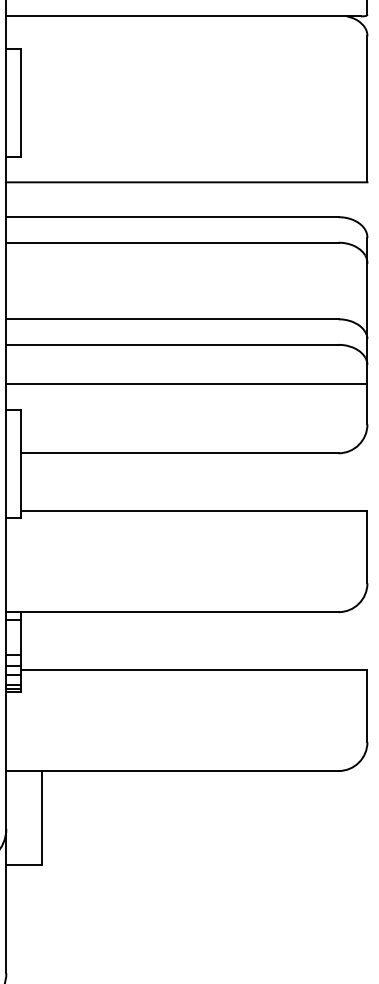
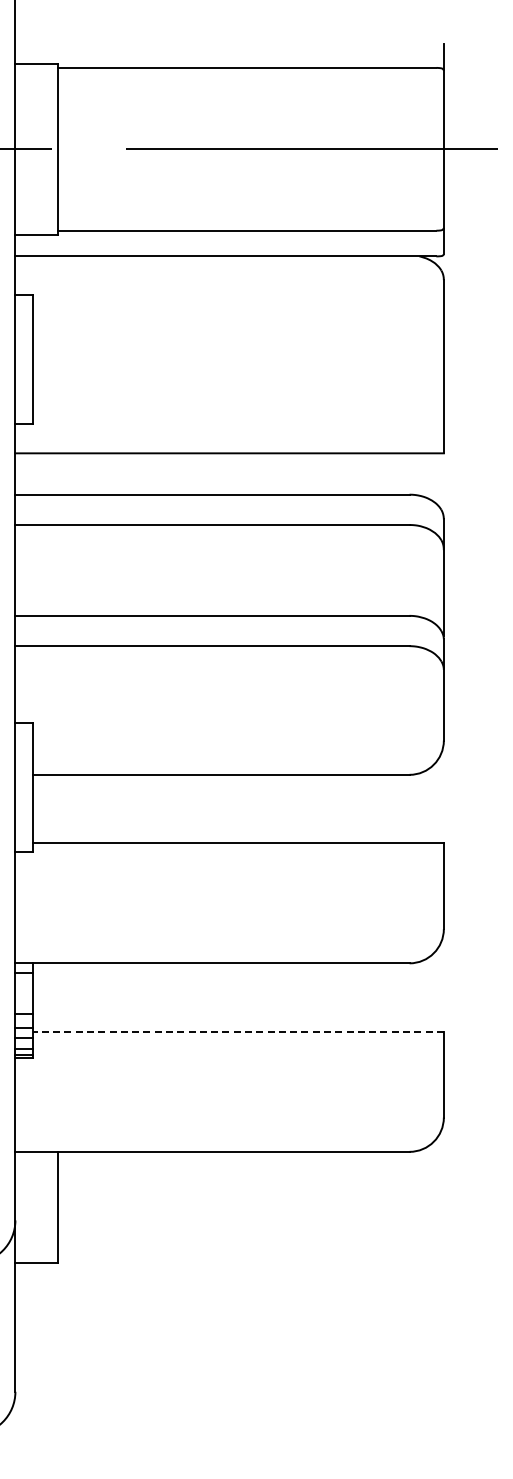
line: (186, 383) -> (229, 692), removed
line: (194, 669) -> (238, 1031), solid -> dashed

